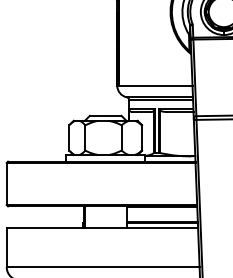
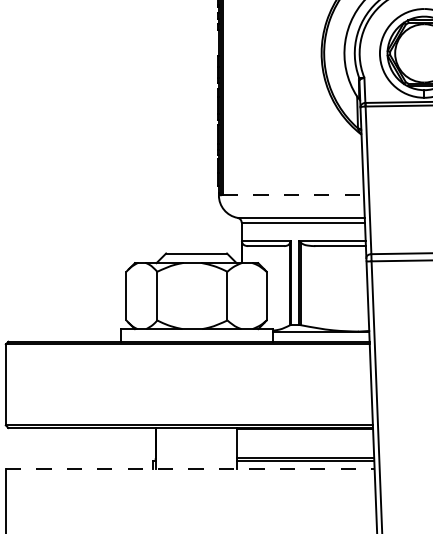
line: (155, 85) -> (292, 195), solid -> dashed
line: (102, 227) -> (190, 468), solid -> dashed

